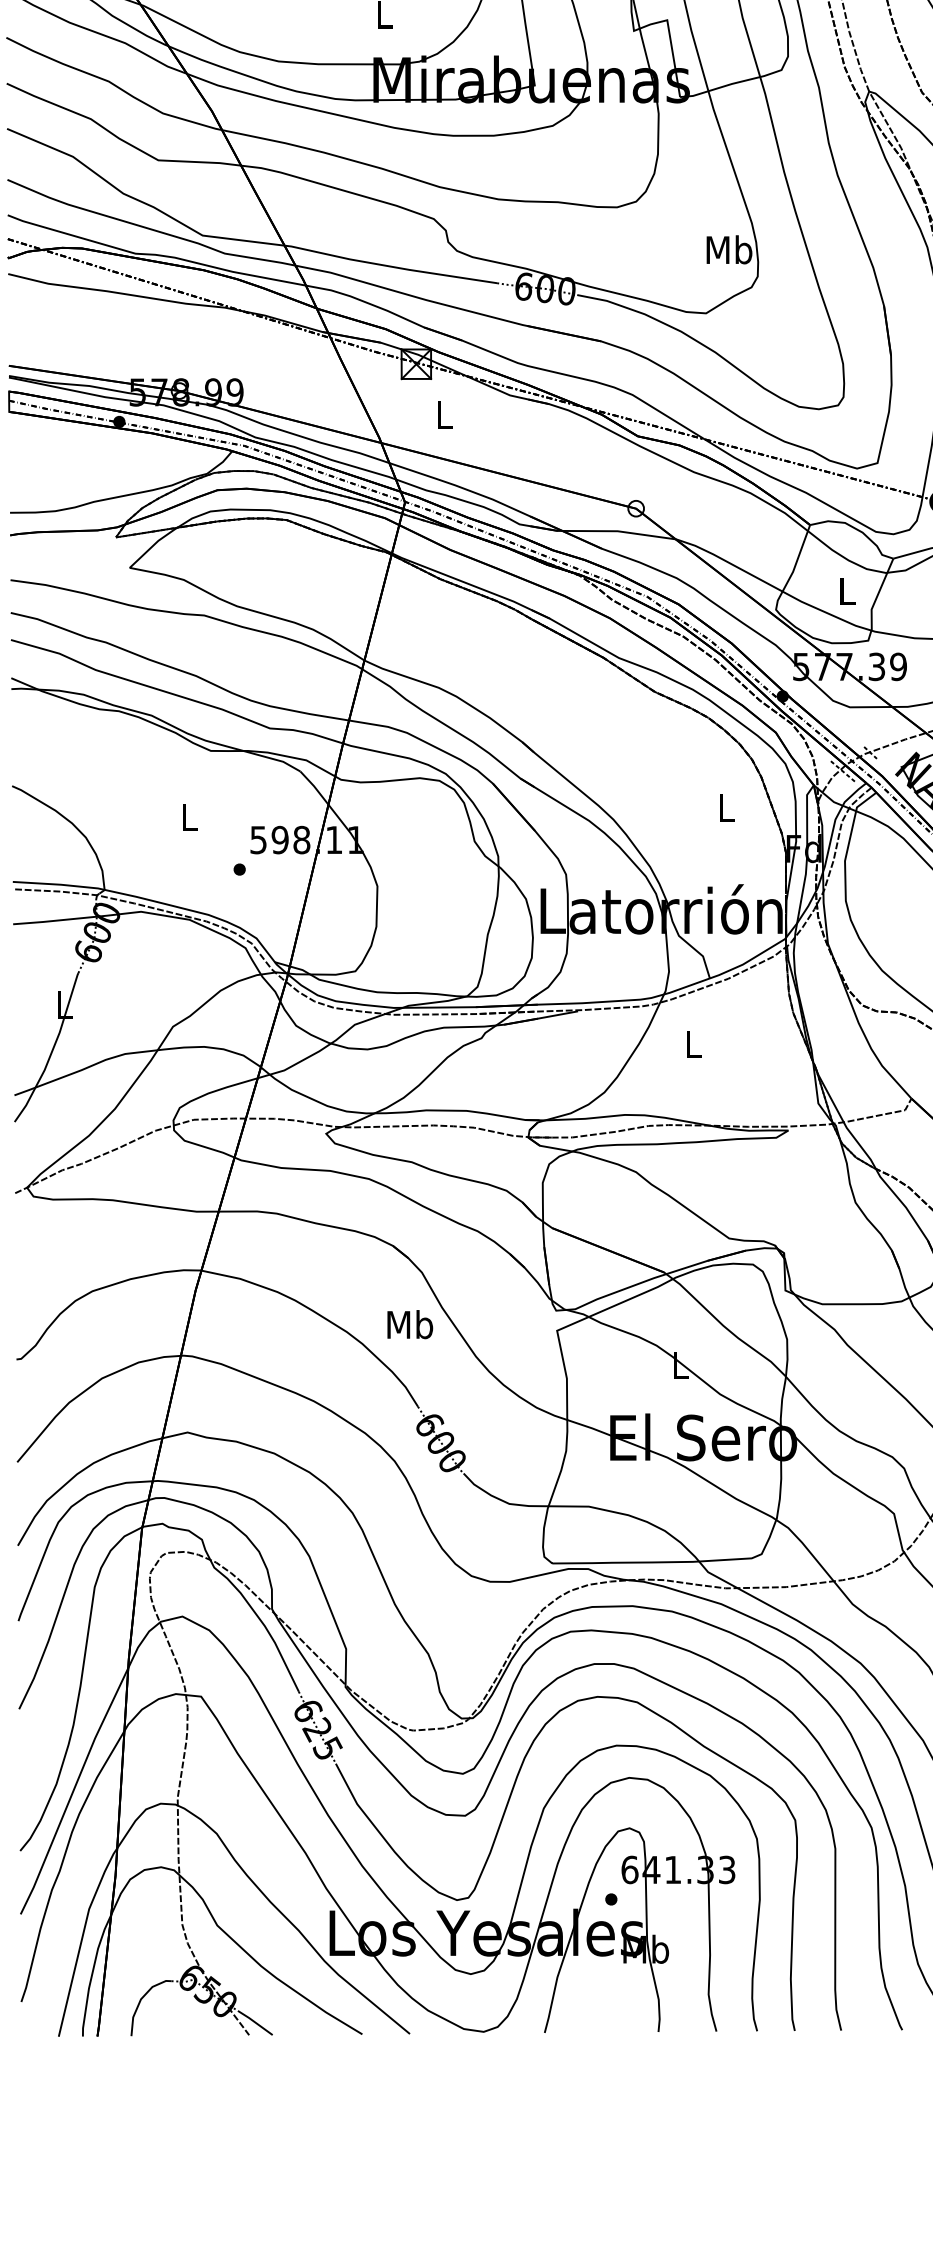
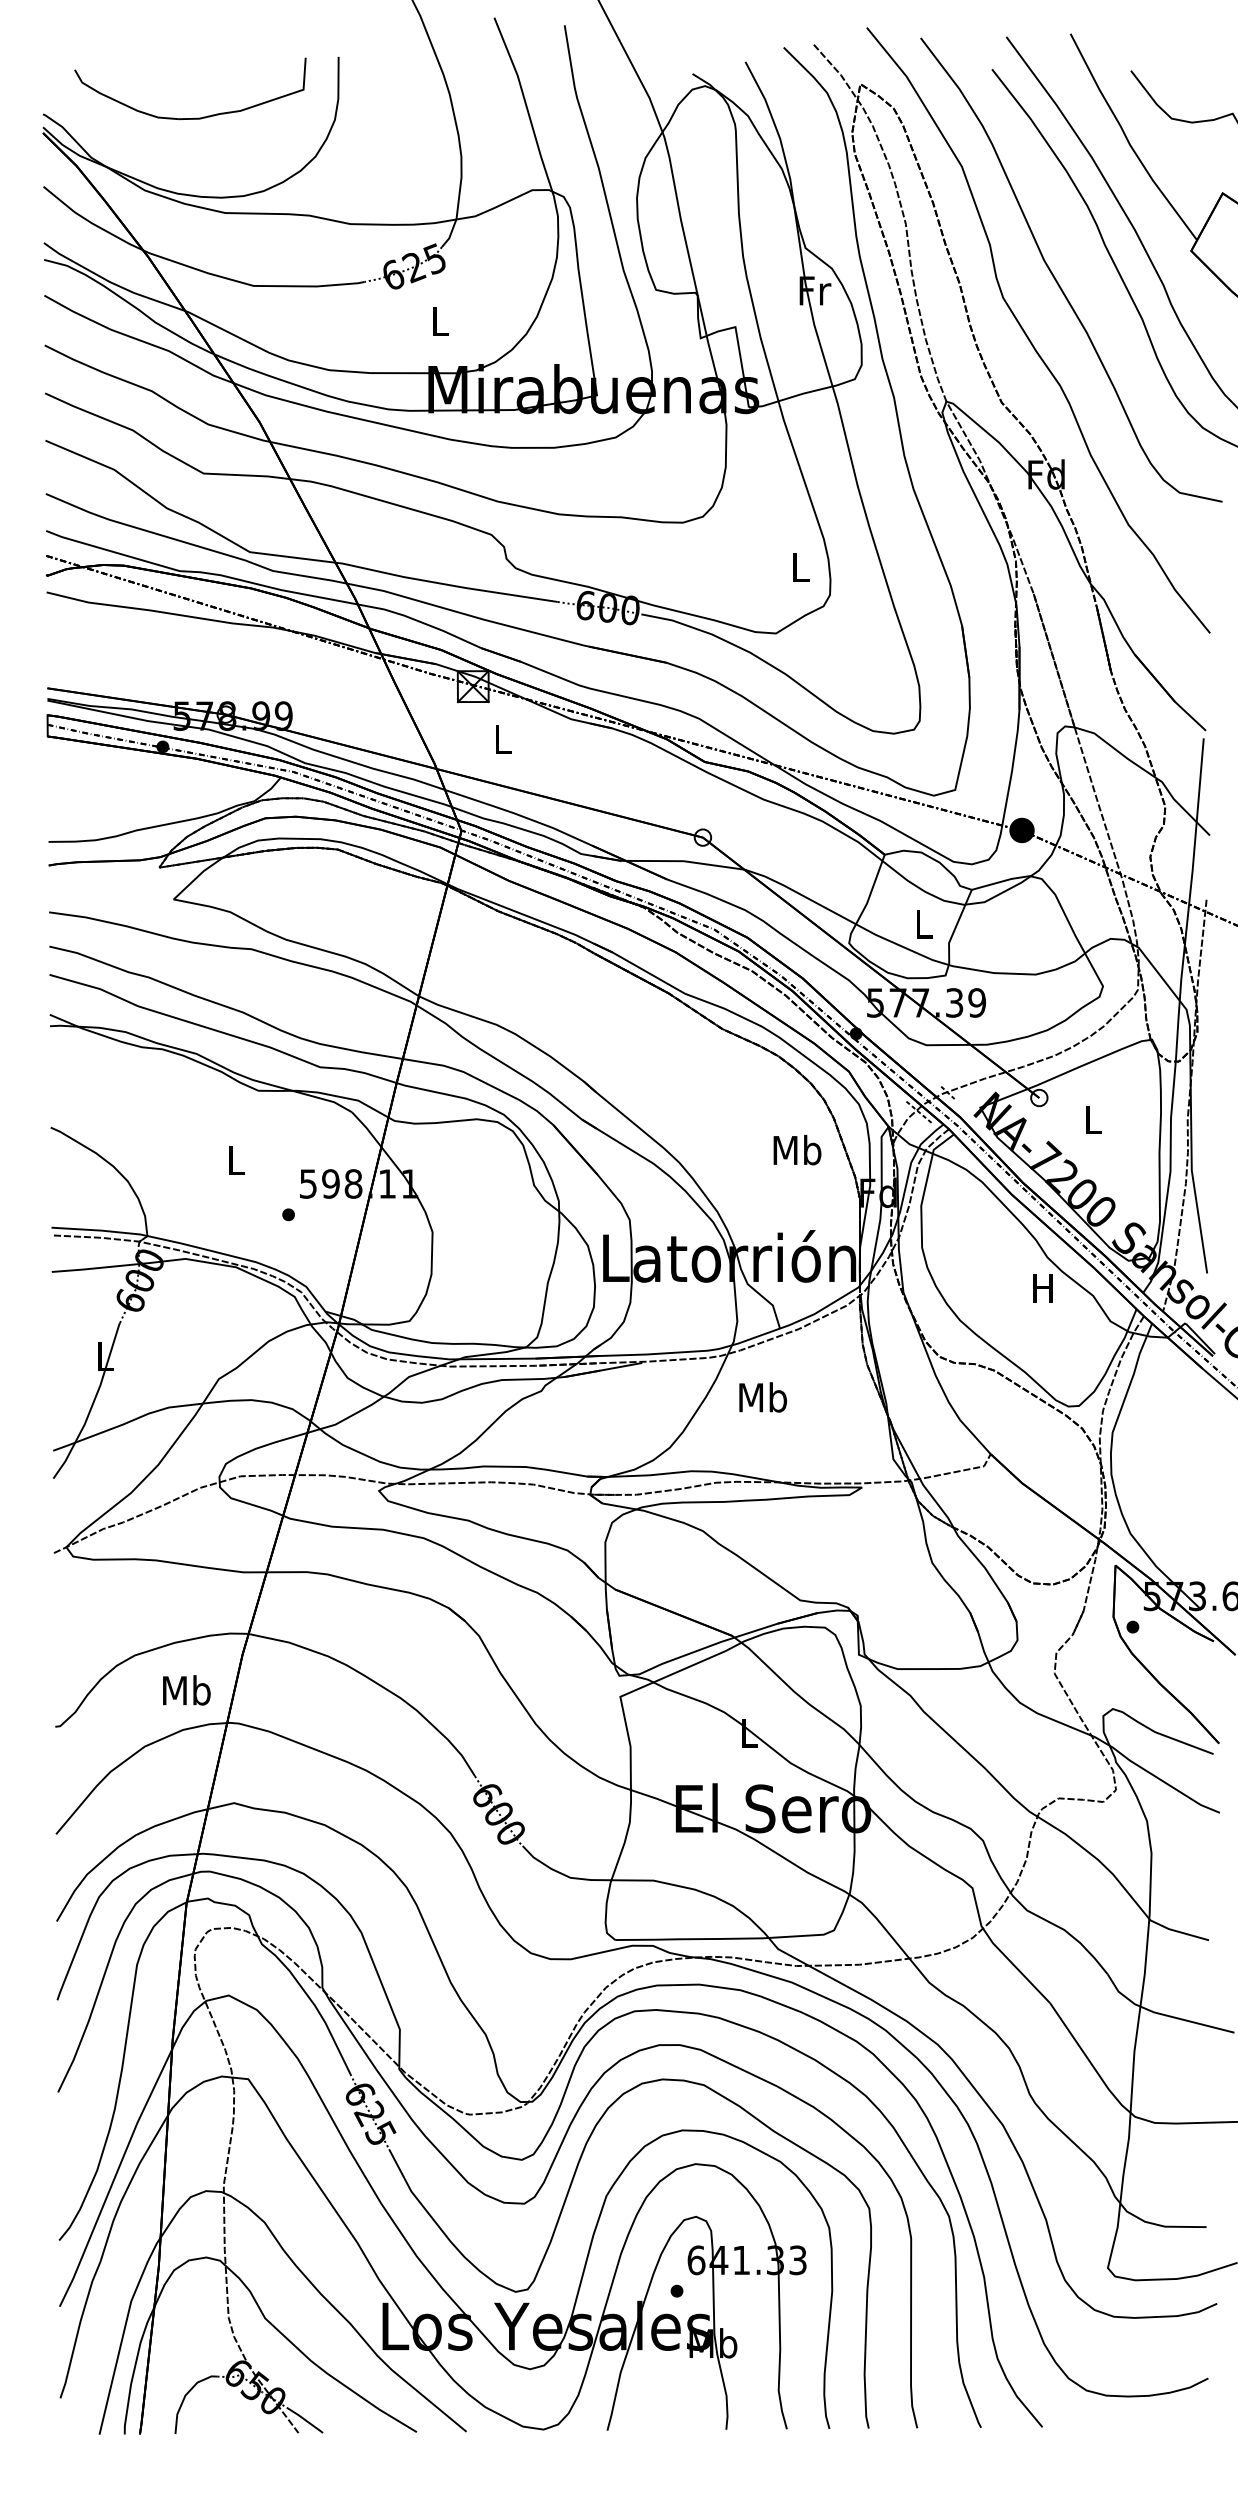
text: (729, 249) -> (800, 566), Mb -> L
text: (726, 807) -> (797, 1149), L -> Mb
text: (694, 1044) -> (763, 1397), L -> Mb
text: (409, 1324) -> (186, 1690), moved

